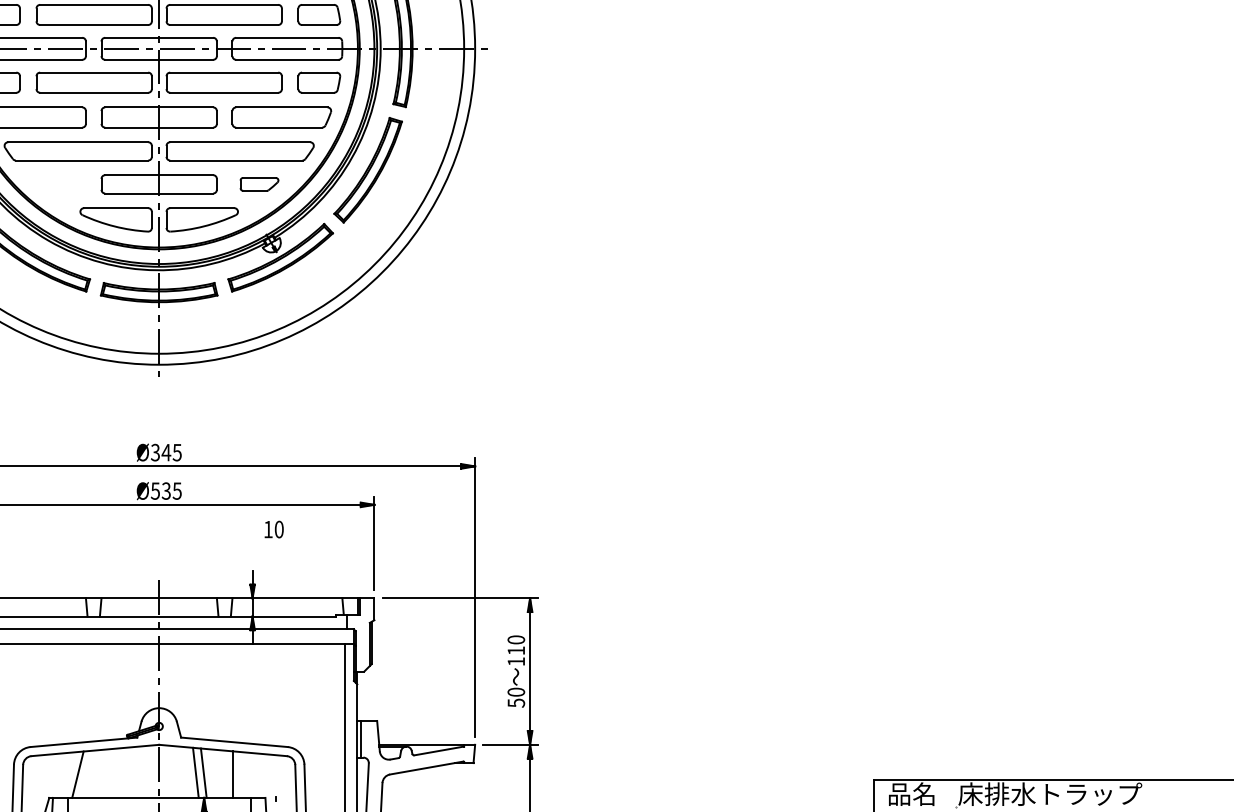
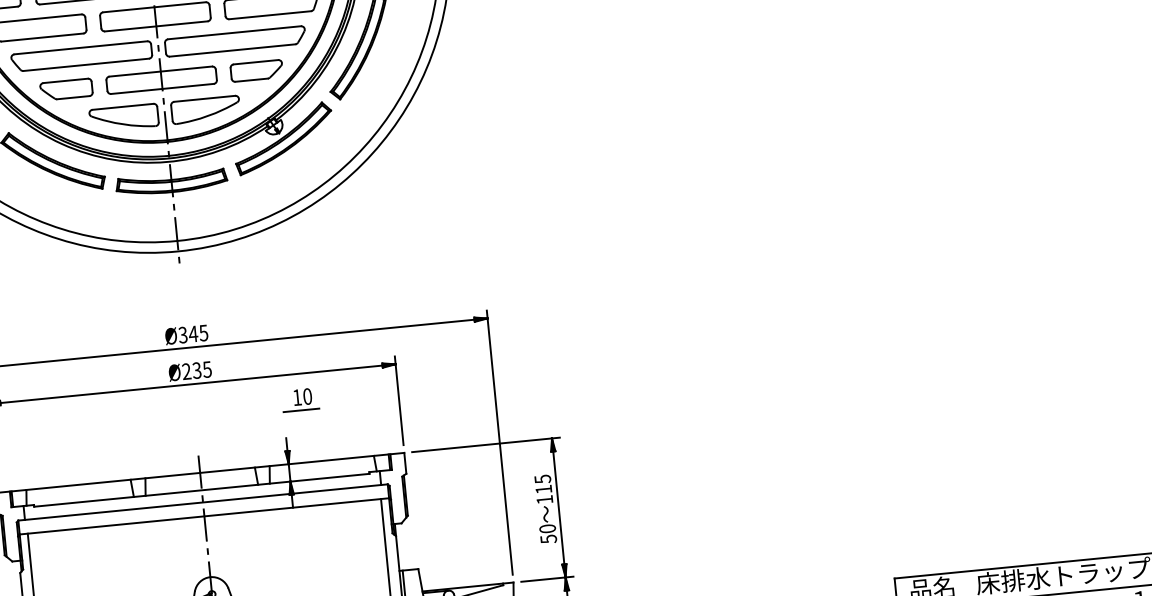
part: (58, 184) -> (66, 89), added
part: (259, 184) -> (256, 71), size x1.43
text: (154, 490) -> (185, 371), Ø535 -> Ø235
line: (271, 543) -> (301, 410), added
text: (515, 639) -> (541, 478), 110 -> 115

